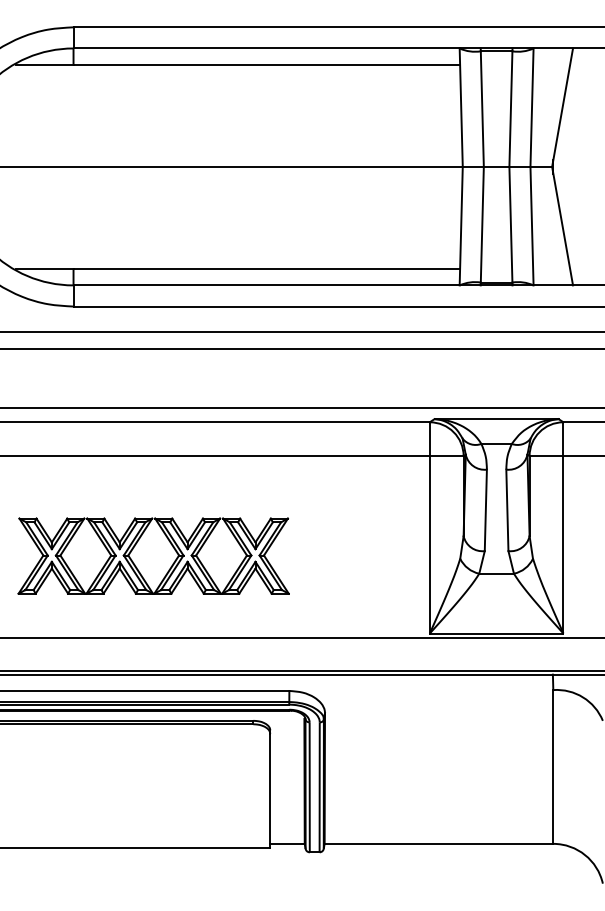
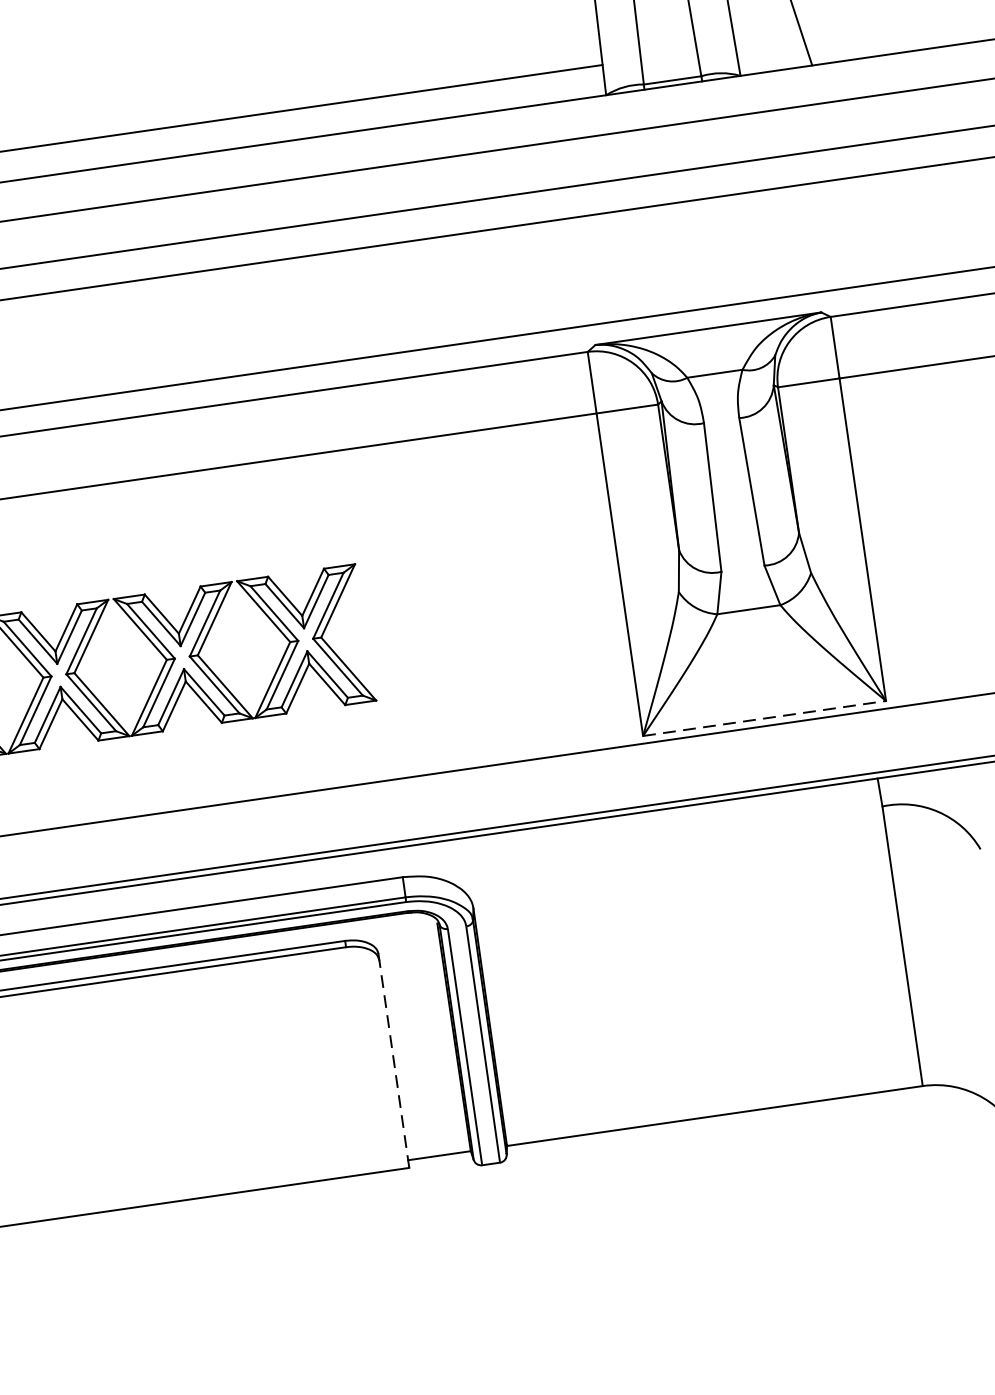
line: (496, 633) -> (764, 718), solid -> dashed
line: (270, 790) -> (394, 1063), solid -> dashed

